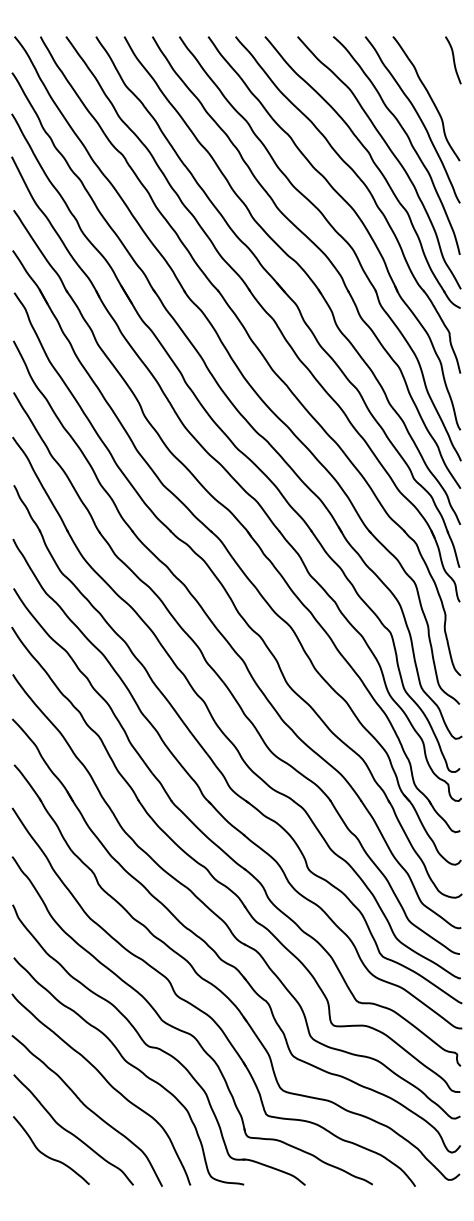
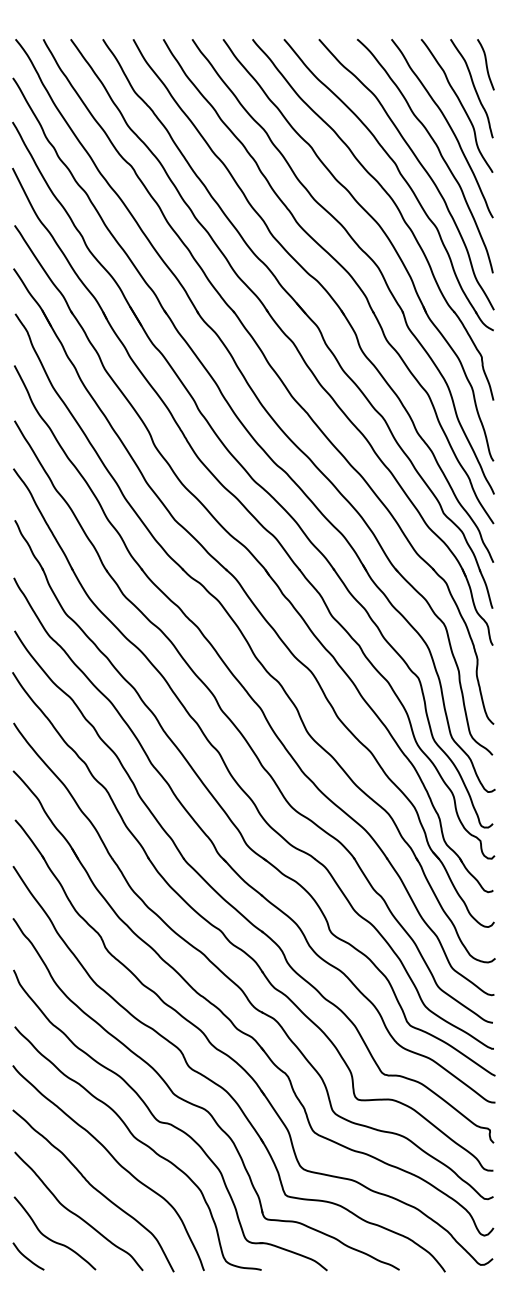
curve: (441, 81) -> (473, 87), added
curve: (25, 1172) -> (27, 1256), added

